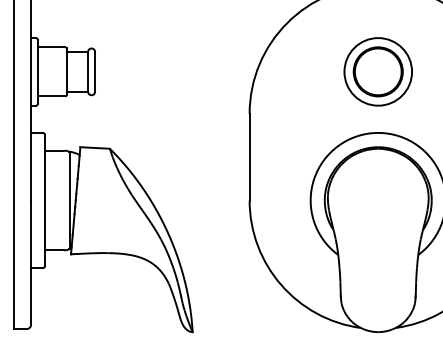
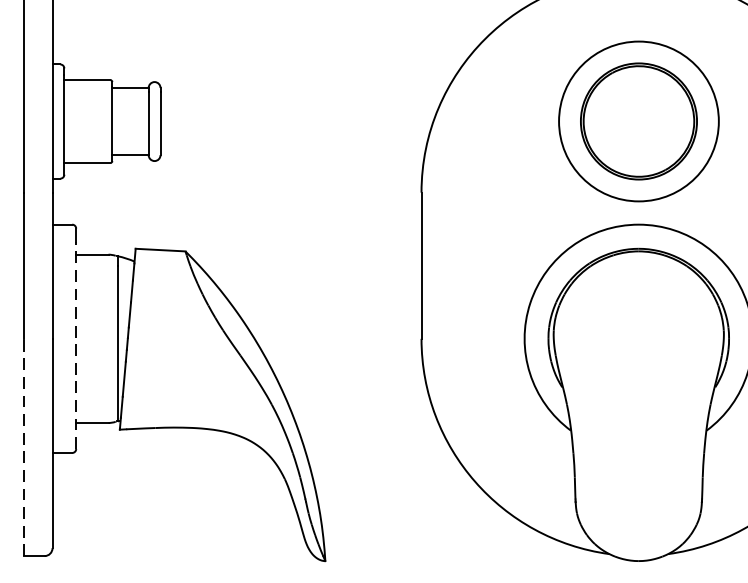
part: (377, 71) -> (637, 120), size x1.4
line: (45, 204) -> (76, 345), solid -> dashed
line: (14, 264) -> (24, 446), solid -> dashed

